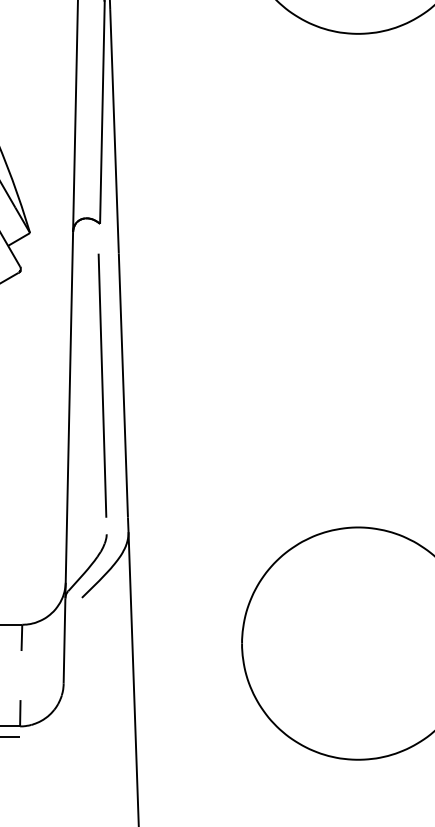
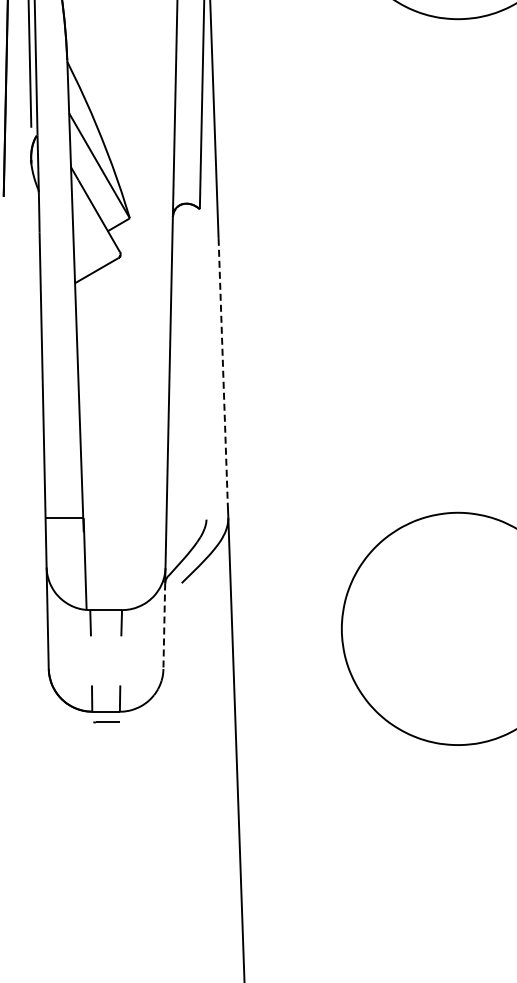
line: (101, 385) -> (201, 370), removed
line: (123, 386) -> (223, 371), solid -> dashed
line: (64, 641) -> (164, 626), solid -> dashed

